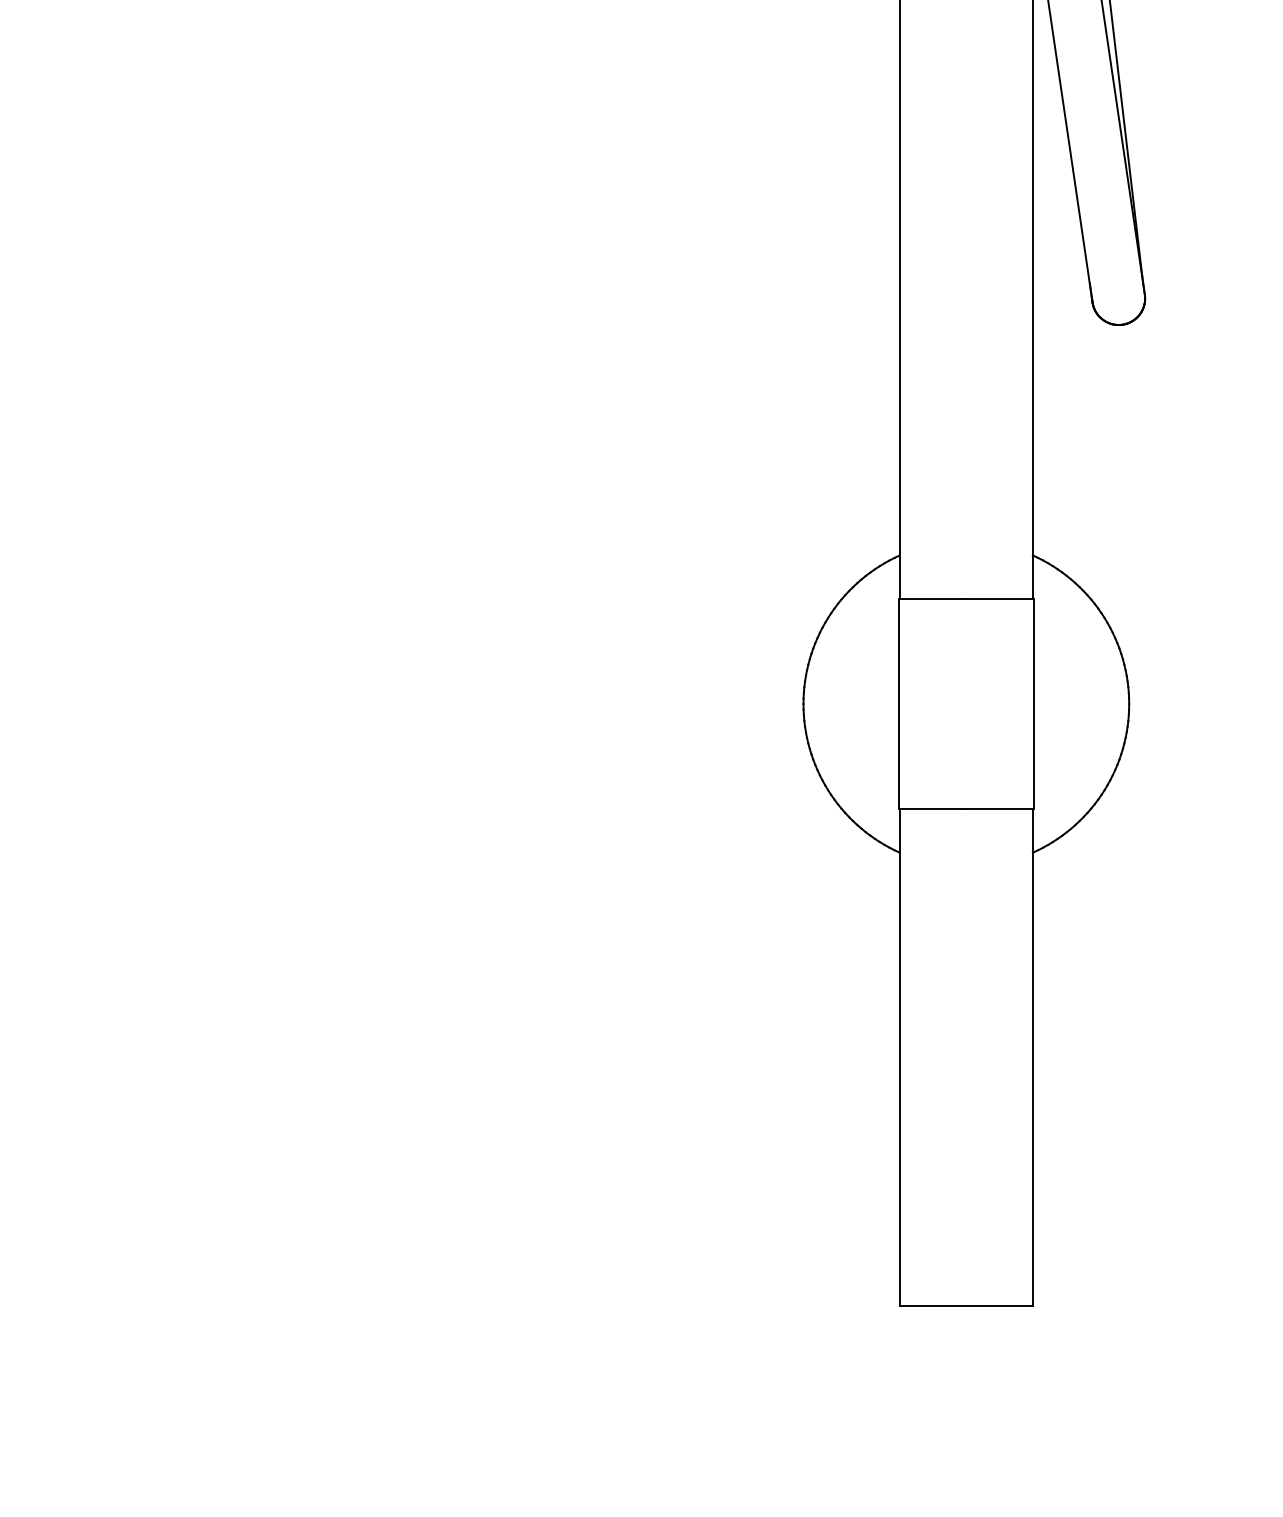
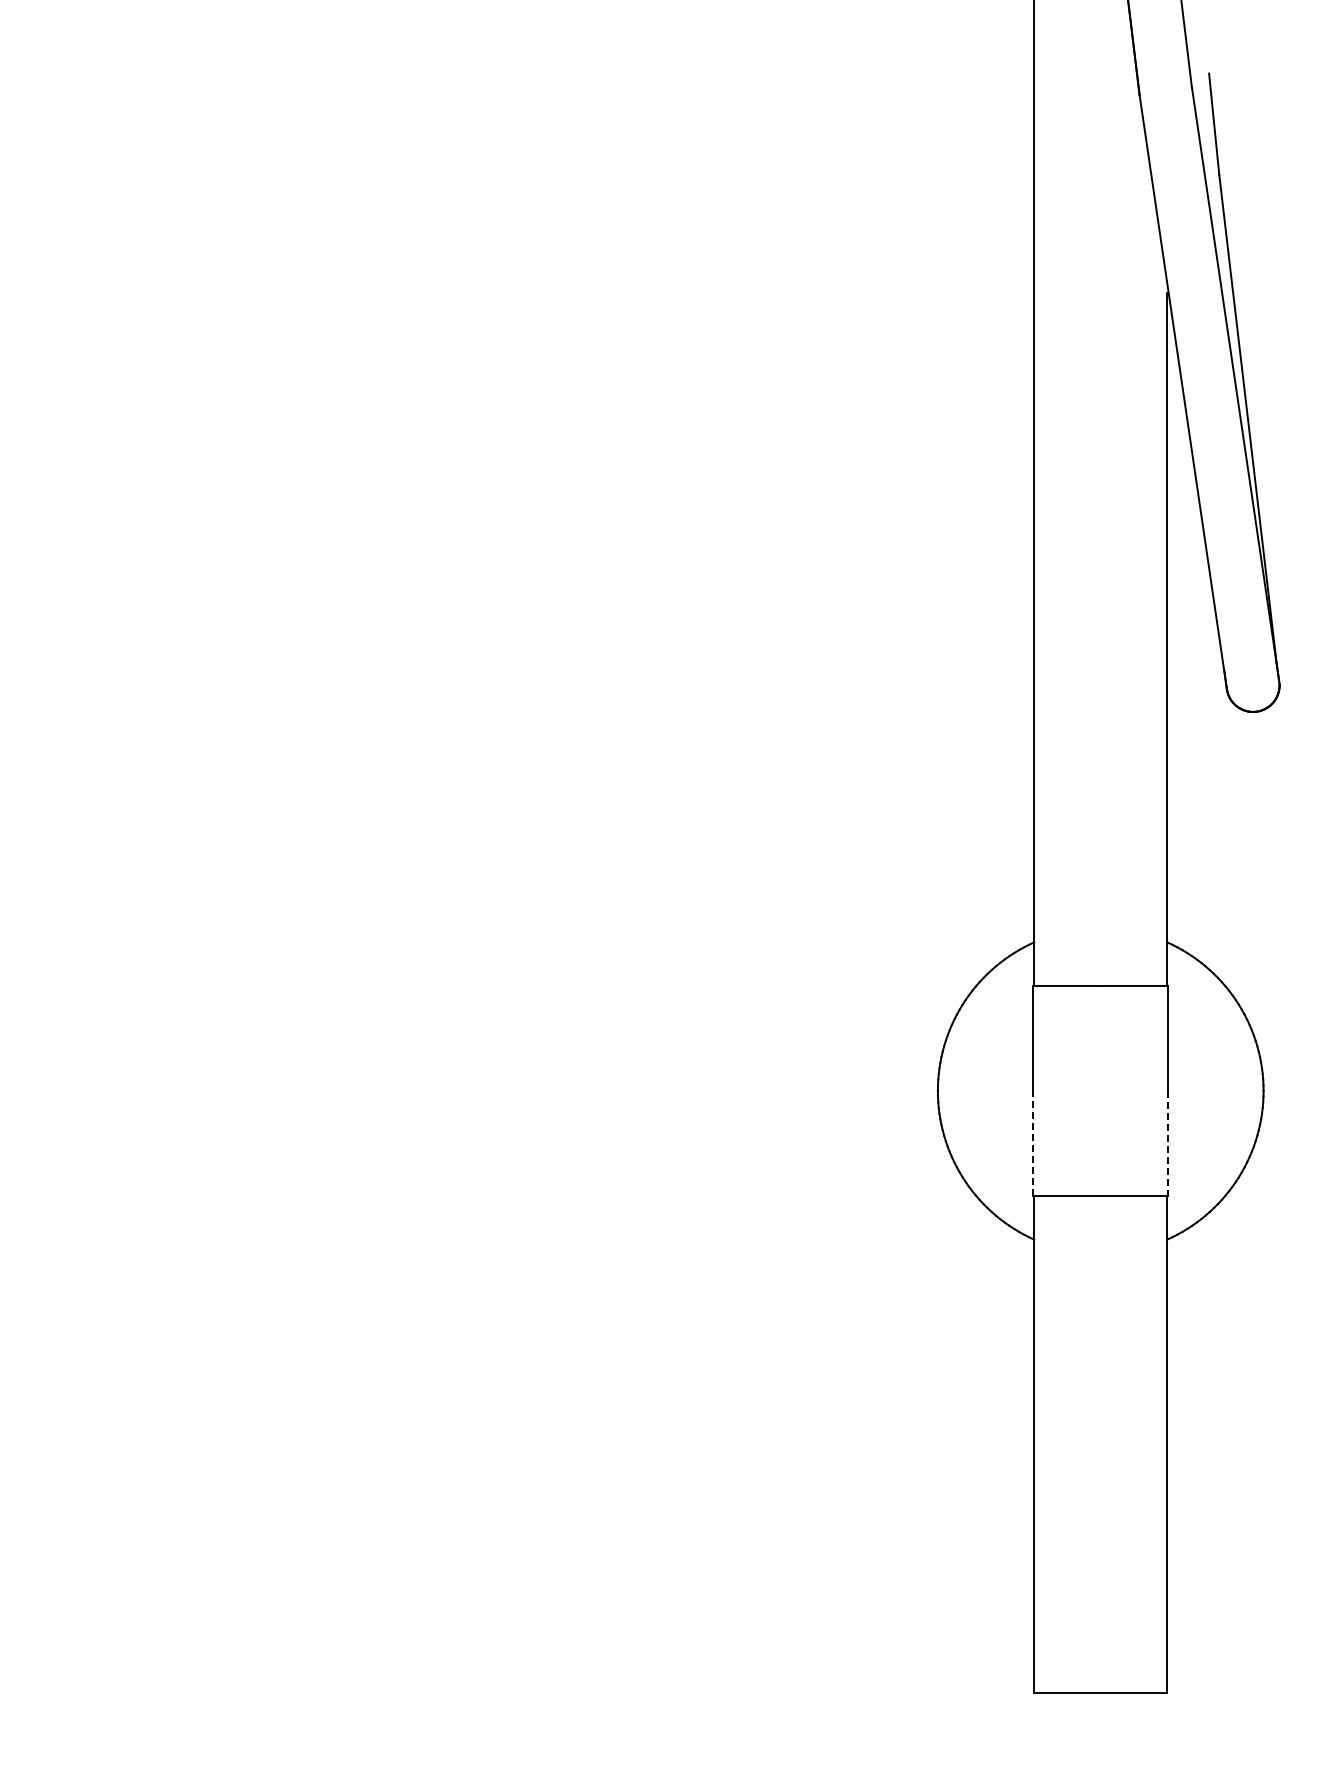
line: (899, 756) -> (1033, 1143), solid -> dashed
line: (1034, 756) -> (1168, 1143), solid -> dashed

